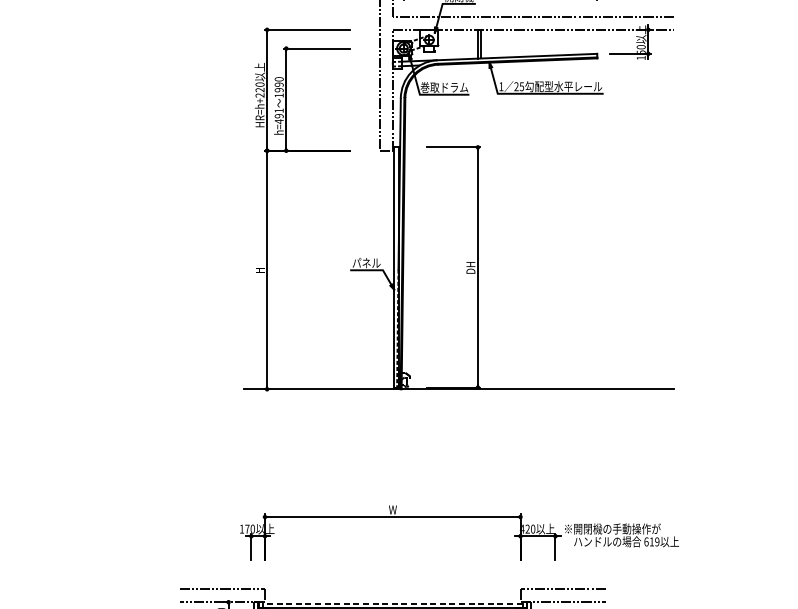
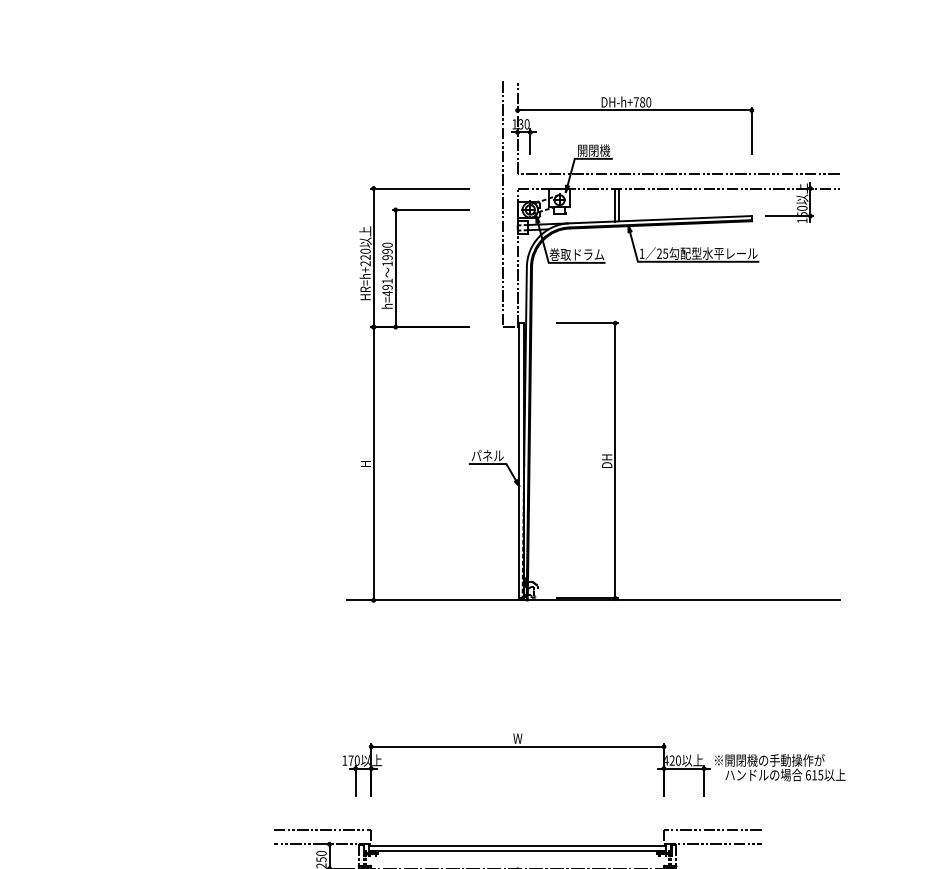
text: (657, 542) -> (820, 775), 619 -> 615
line: (392, 603) -> (517, 845), dashed -> solid

